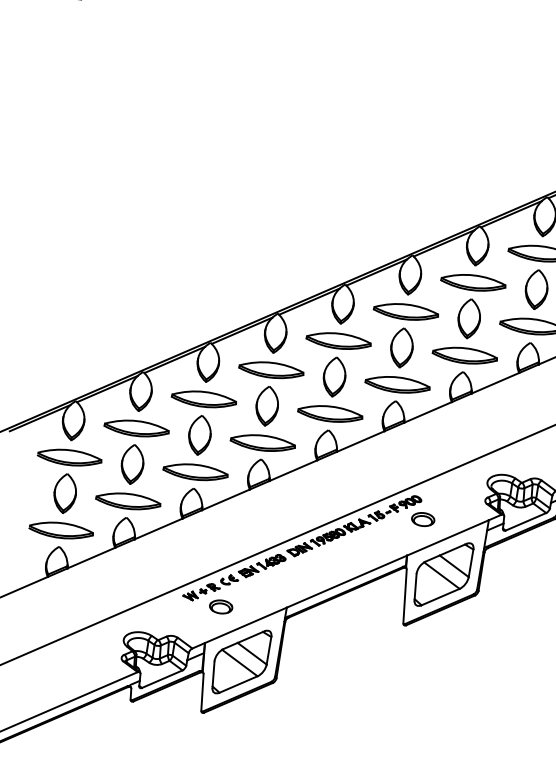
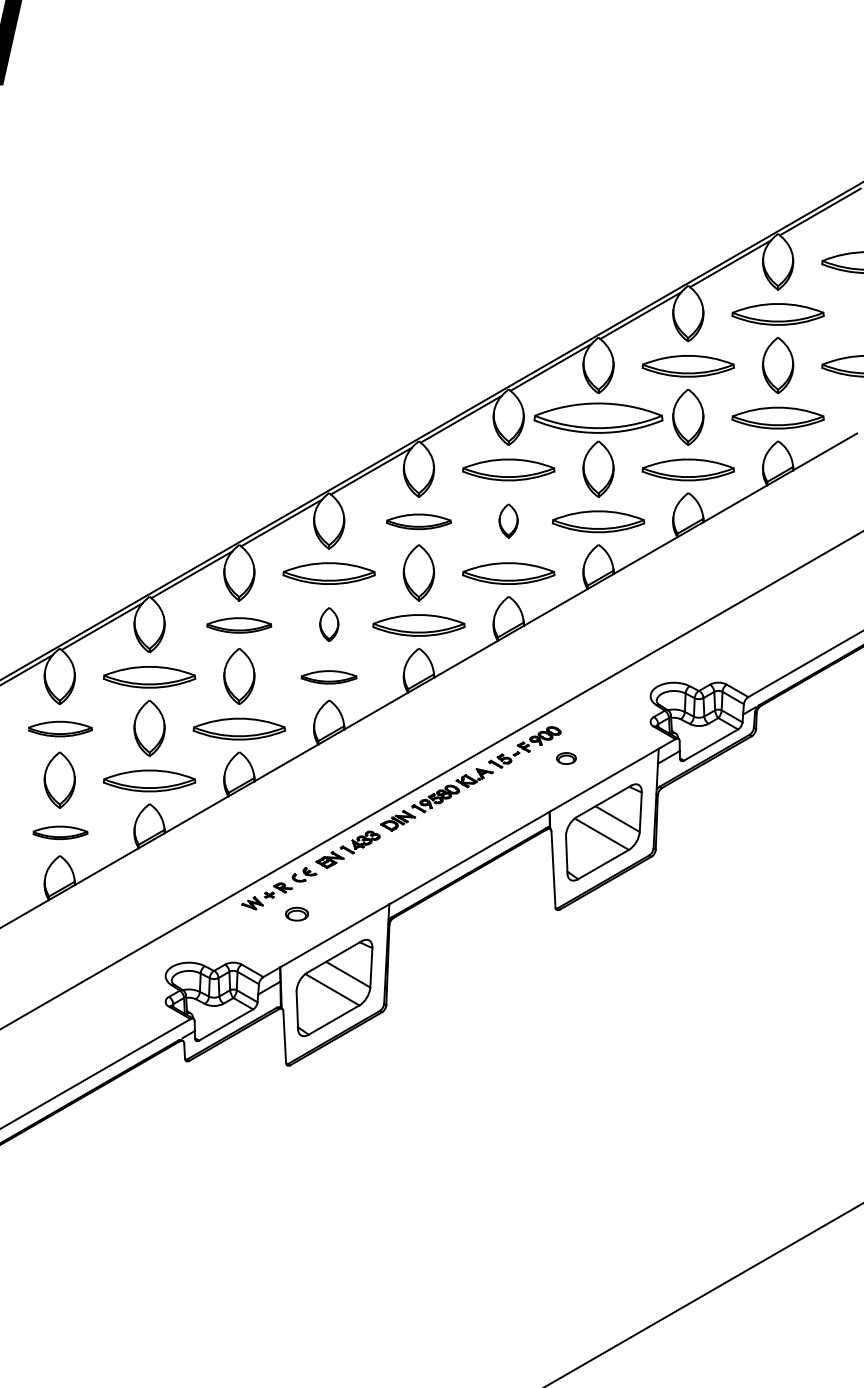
part: (473, 282) -> (598, 417), size x1.4
part: (338, 340) -> (418, 521), size x0.7
part: (401, 347) -> (508, 520), size x0.6
part: (203, 399) -> (238, 625), size x0.7
part: (267, 406) -> (329, 624), size x0.6
part: (262, 443) -> (328, 677), size x0.6
part: (69, 457) -> (60, 728), size x0.7
part: (423, 519) -> (566, 758), size x0.6
part: (61, 530) -> (60, 832), size x0.6
part: (220, 607) -> (296, 914), size x0.7

